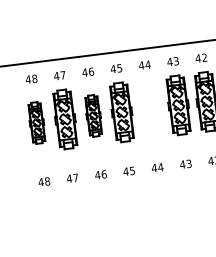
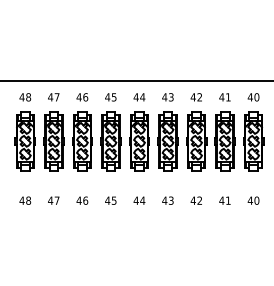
part: (150, 109) -> (139, 141), added
part: (93, 116) -> (82, 141), size x1.43
part: (36, 123) -> (24, 141), size x1.43

